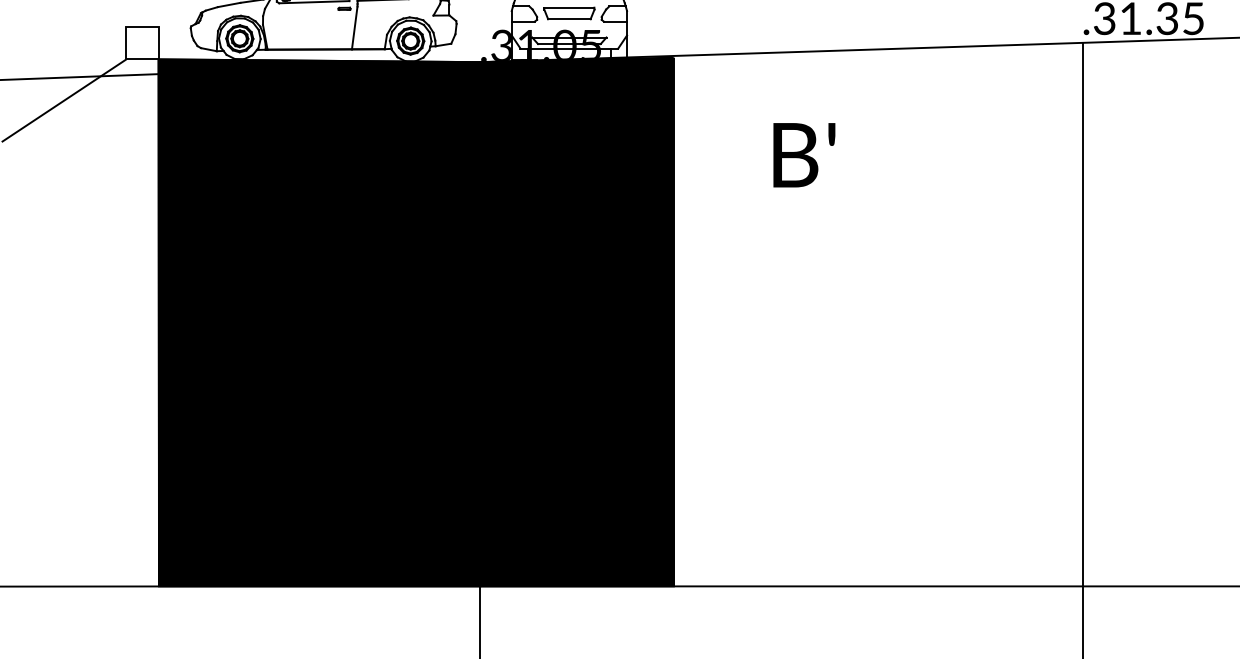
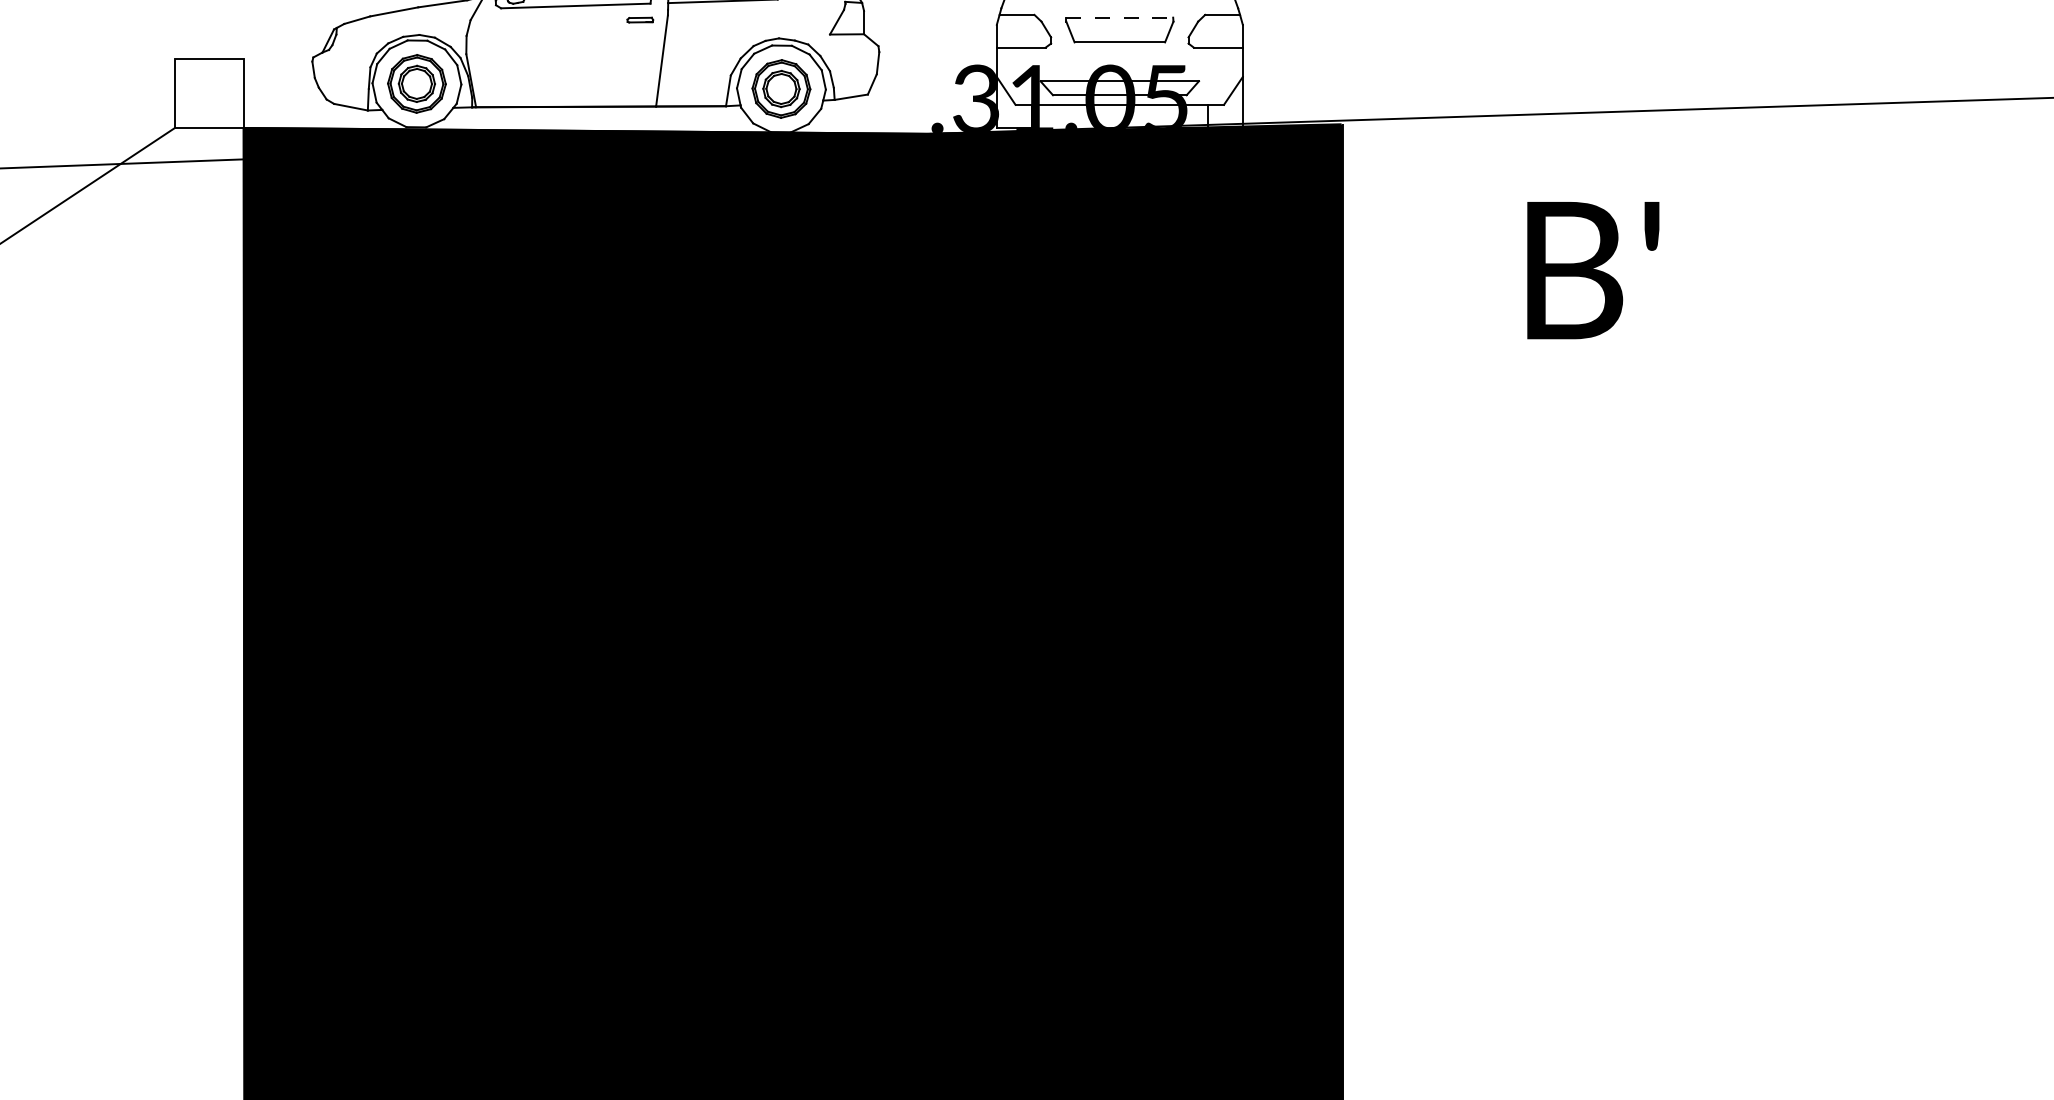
line: (569, 7) -> (1120, 17), solid -> dashed
text: (804, 155) -> (1593, 271), moved

